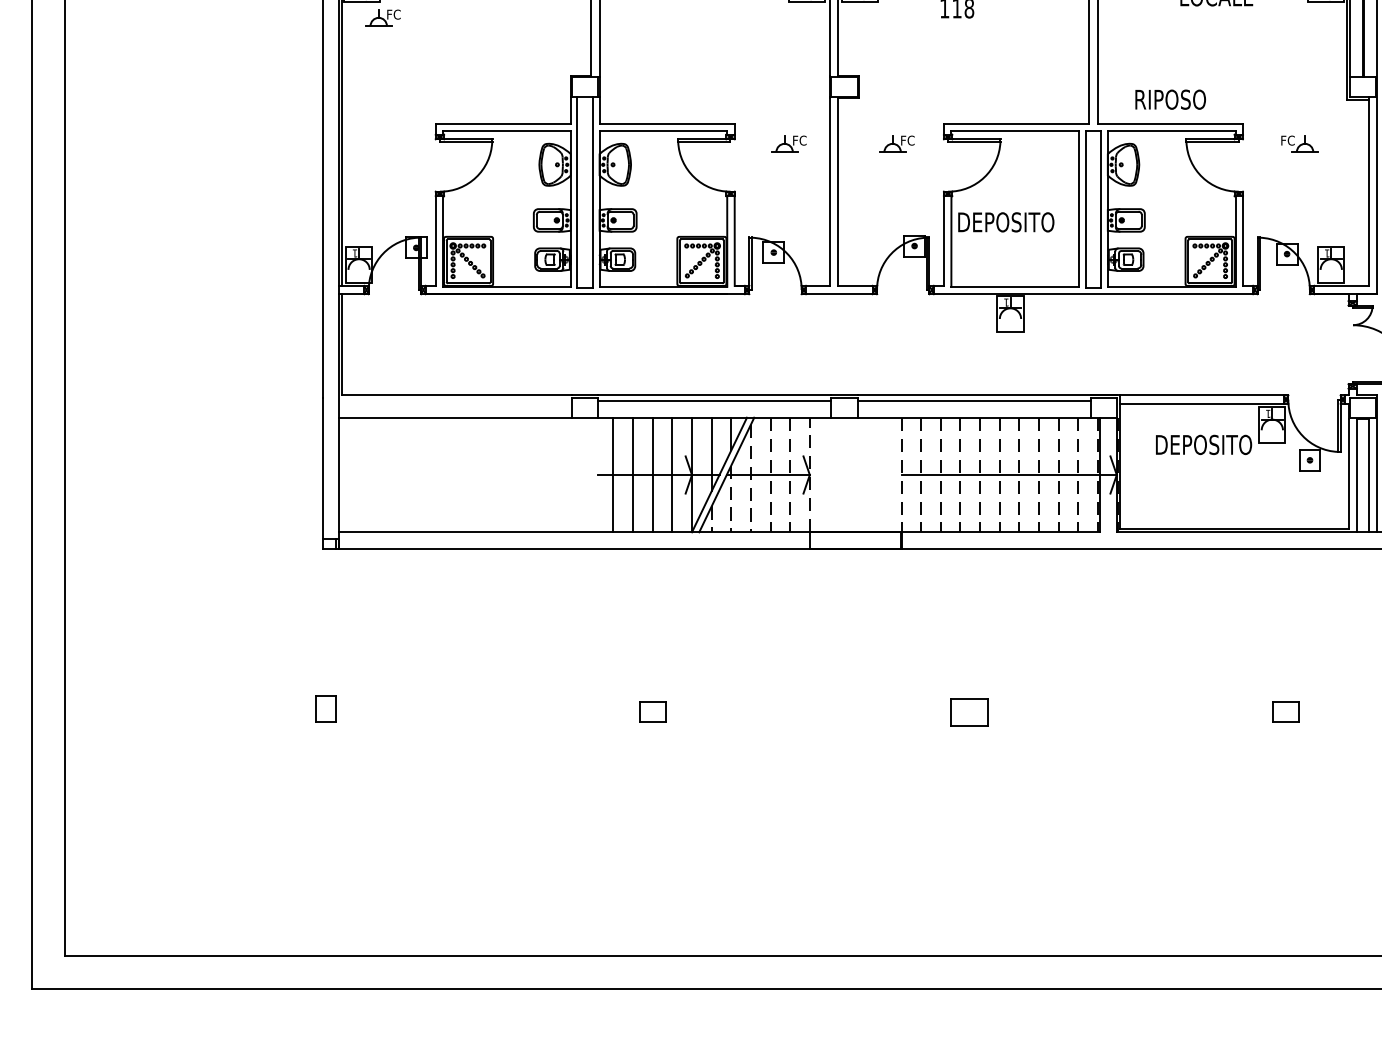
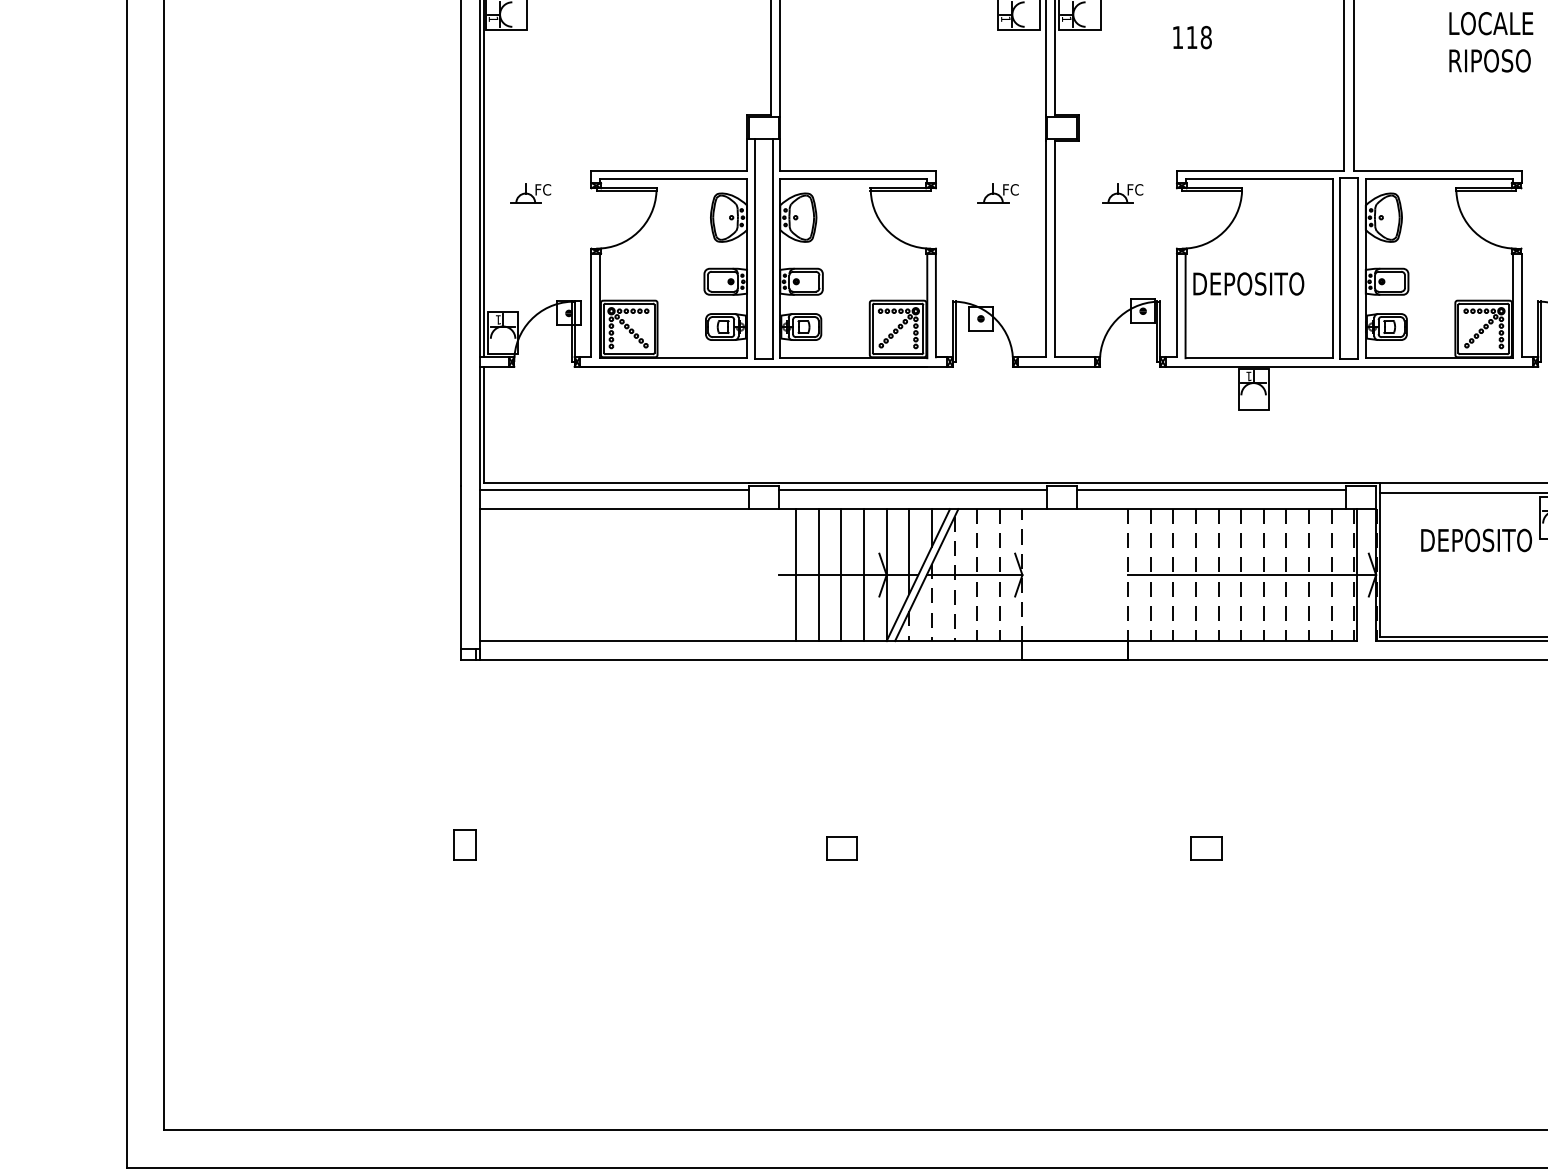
part: (382, 17) -> (530, 193), moved
text: (1170, 99) -> (1489, 60), moved
line: (455, 401) -> (614, 490), added
part: (969, 711) -> (1206, 847), size x0.71

